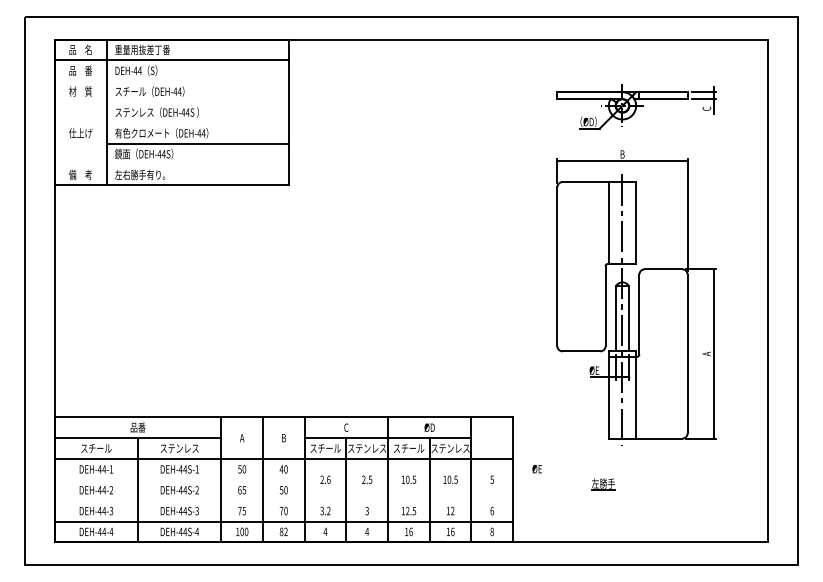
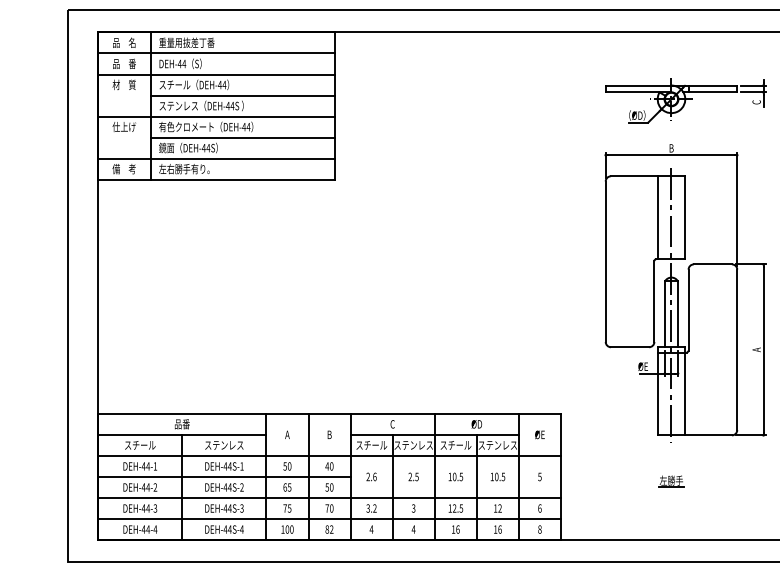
line: (171, 81) -> (216, 74), added
line: (197, 102) -> (242, 95), added
line: (171, 122) -> (216, 116), added
line: (171, 164) -> (216, 158), added
text: (536, 469) -> (539, 435), moved
line: (179, 479) -> (224, 476), added
part: (603, 484) -> (671, 481), moved
line: (283, 500) -> (329, 497), added

